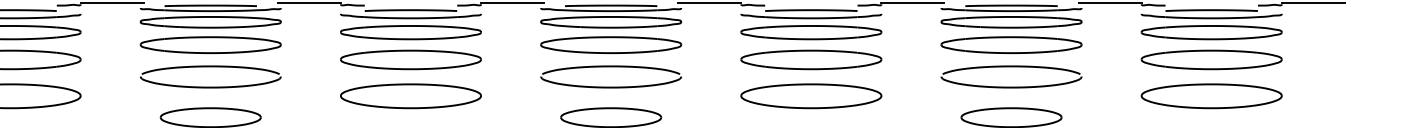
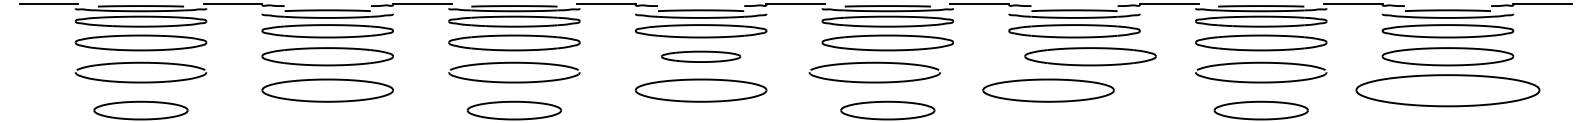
part: (410, 59) -> (700, 56), size x0.6
part: (811, 59) -> (1090, 56), moved
part: (610, 67) -> (874, 63), moved
part: (811, 96) -> (1048, 90), moved
part: (1211, 96) -> (1447, 90), size x1.4

